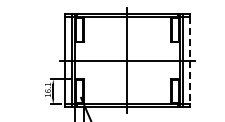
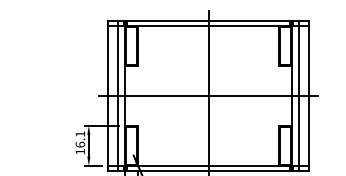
line: (189, 61) -> (308, 97), dashed -> solid

